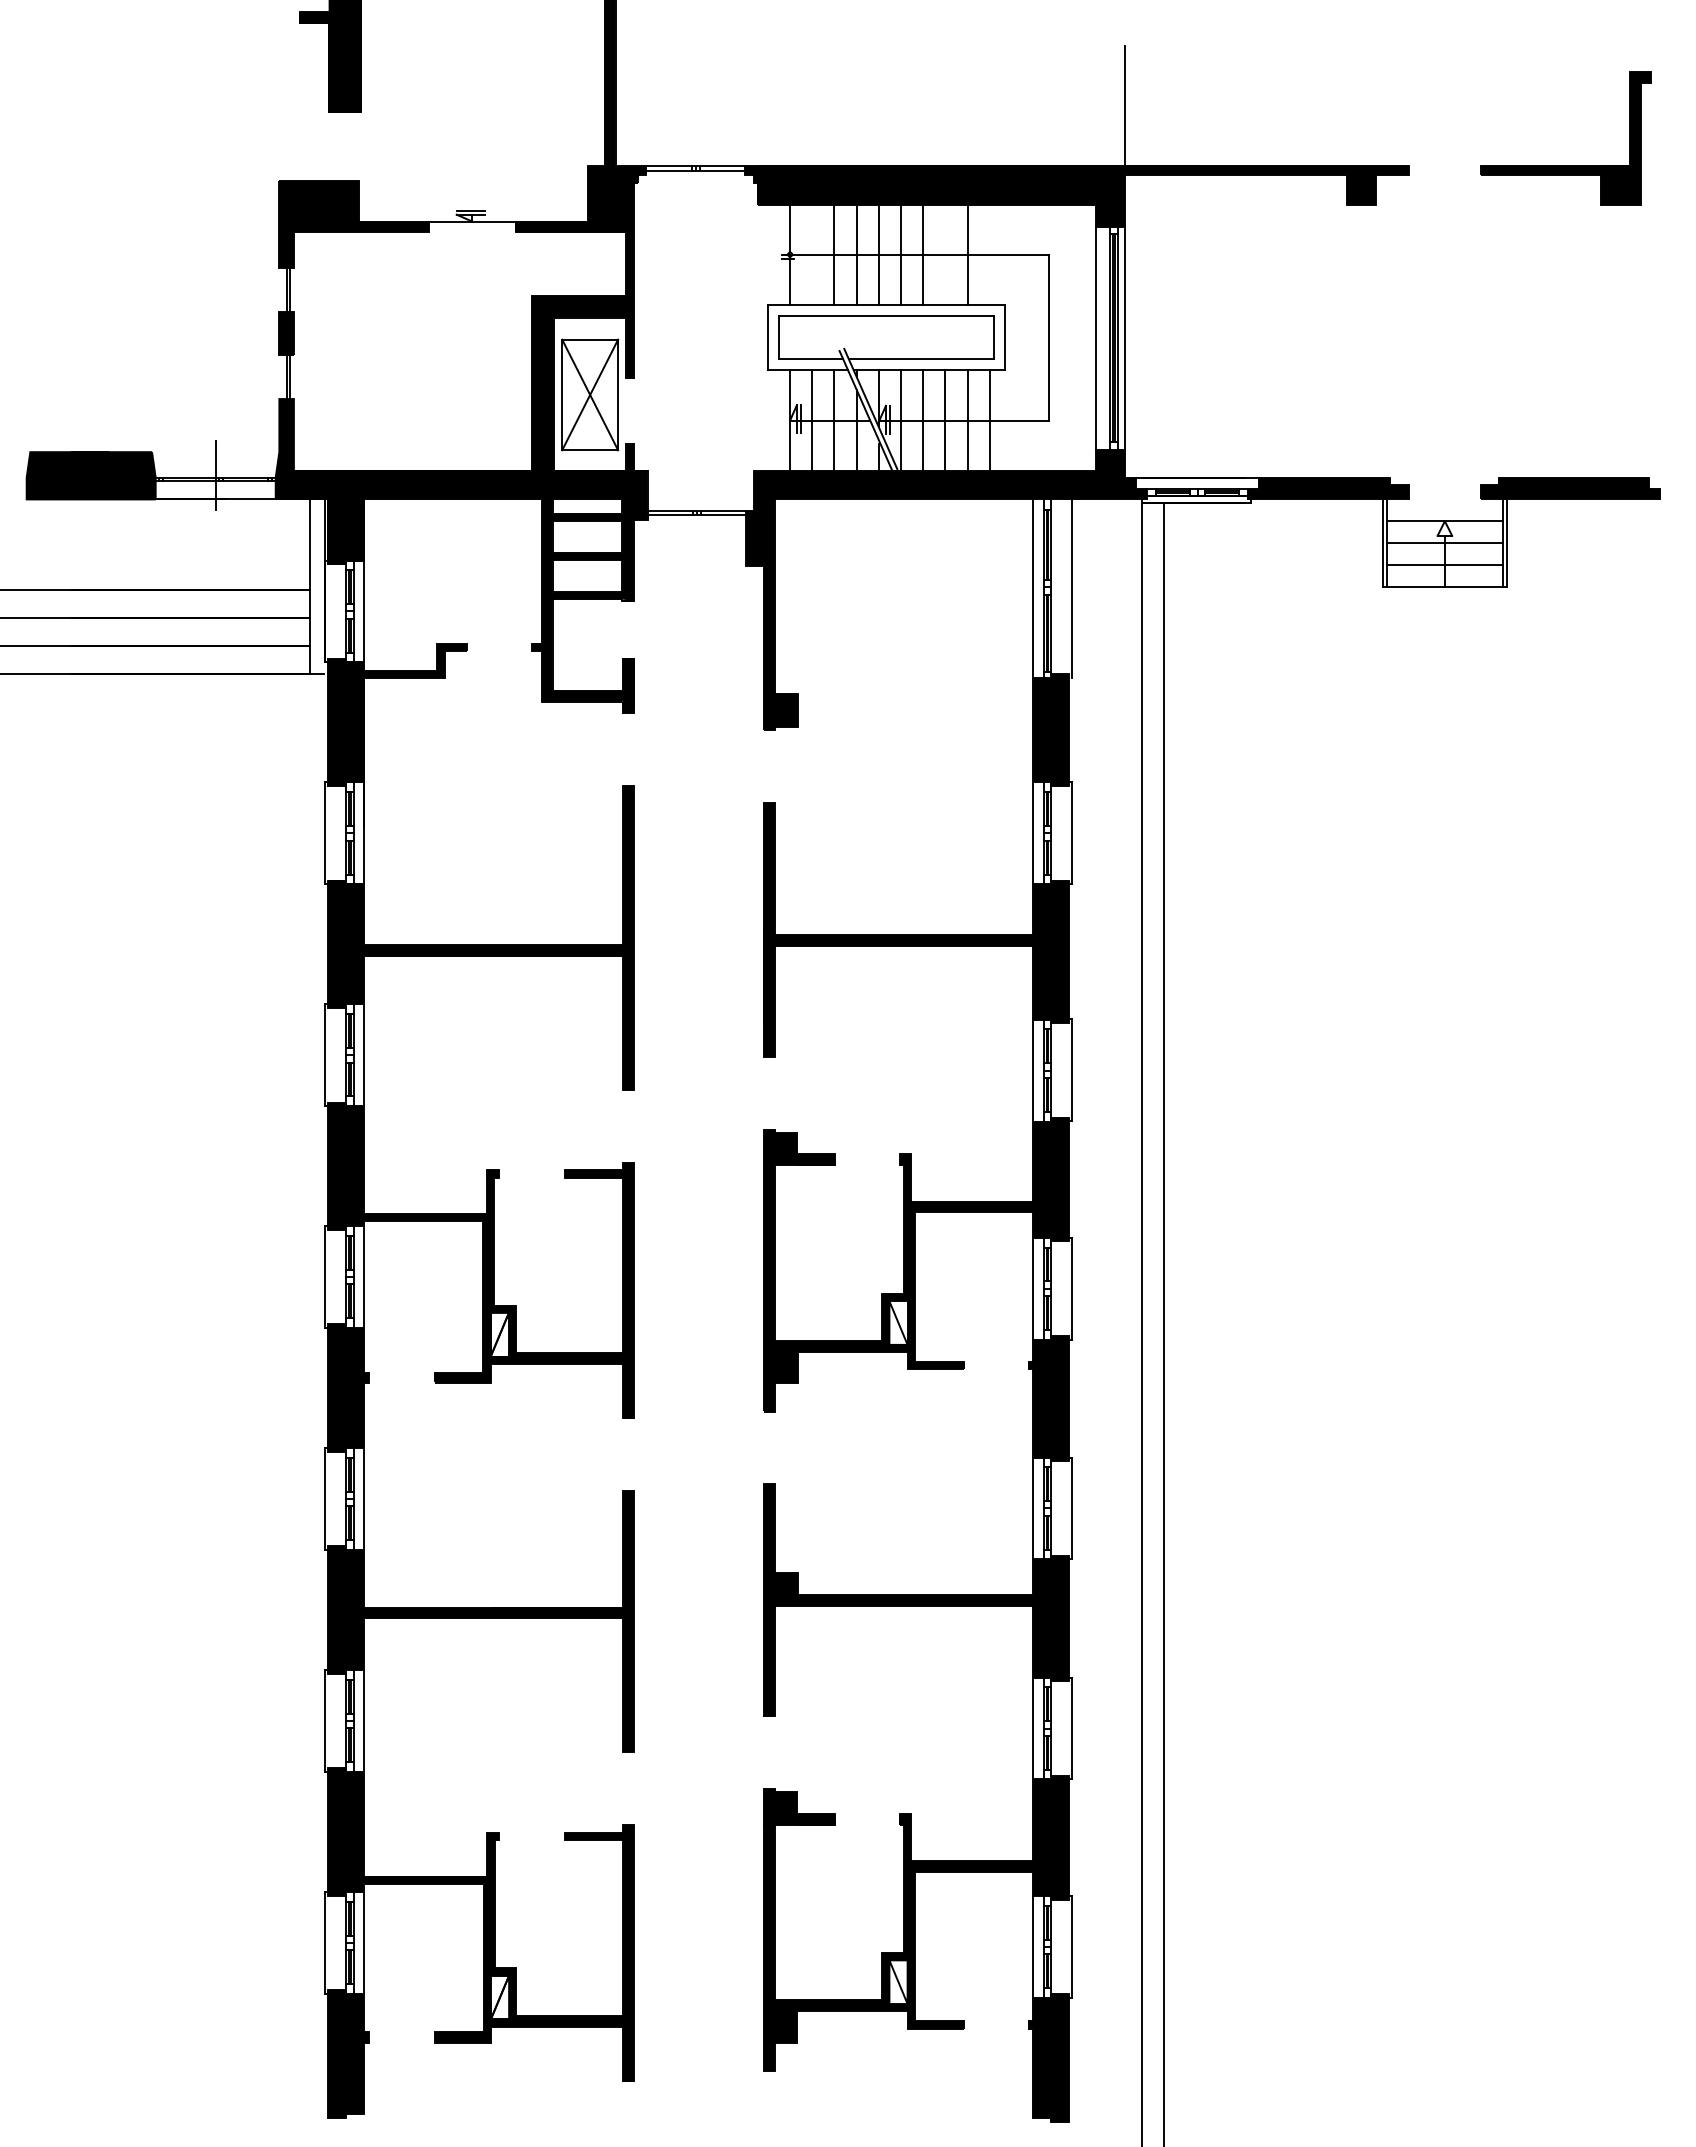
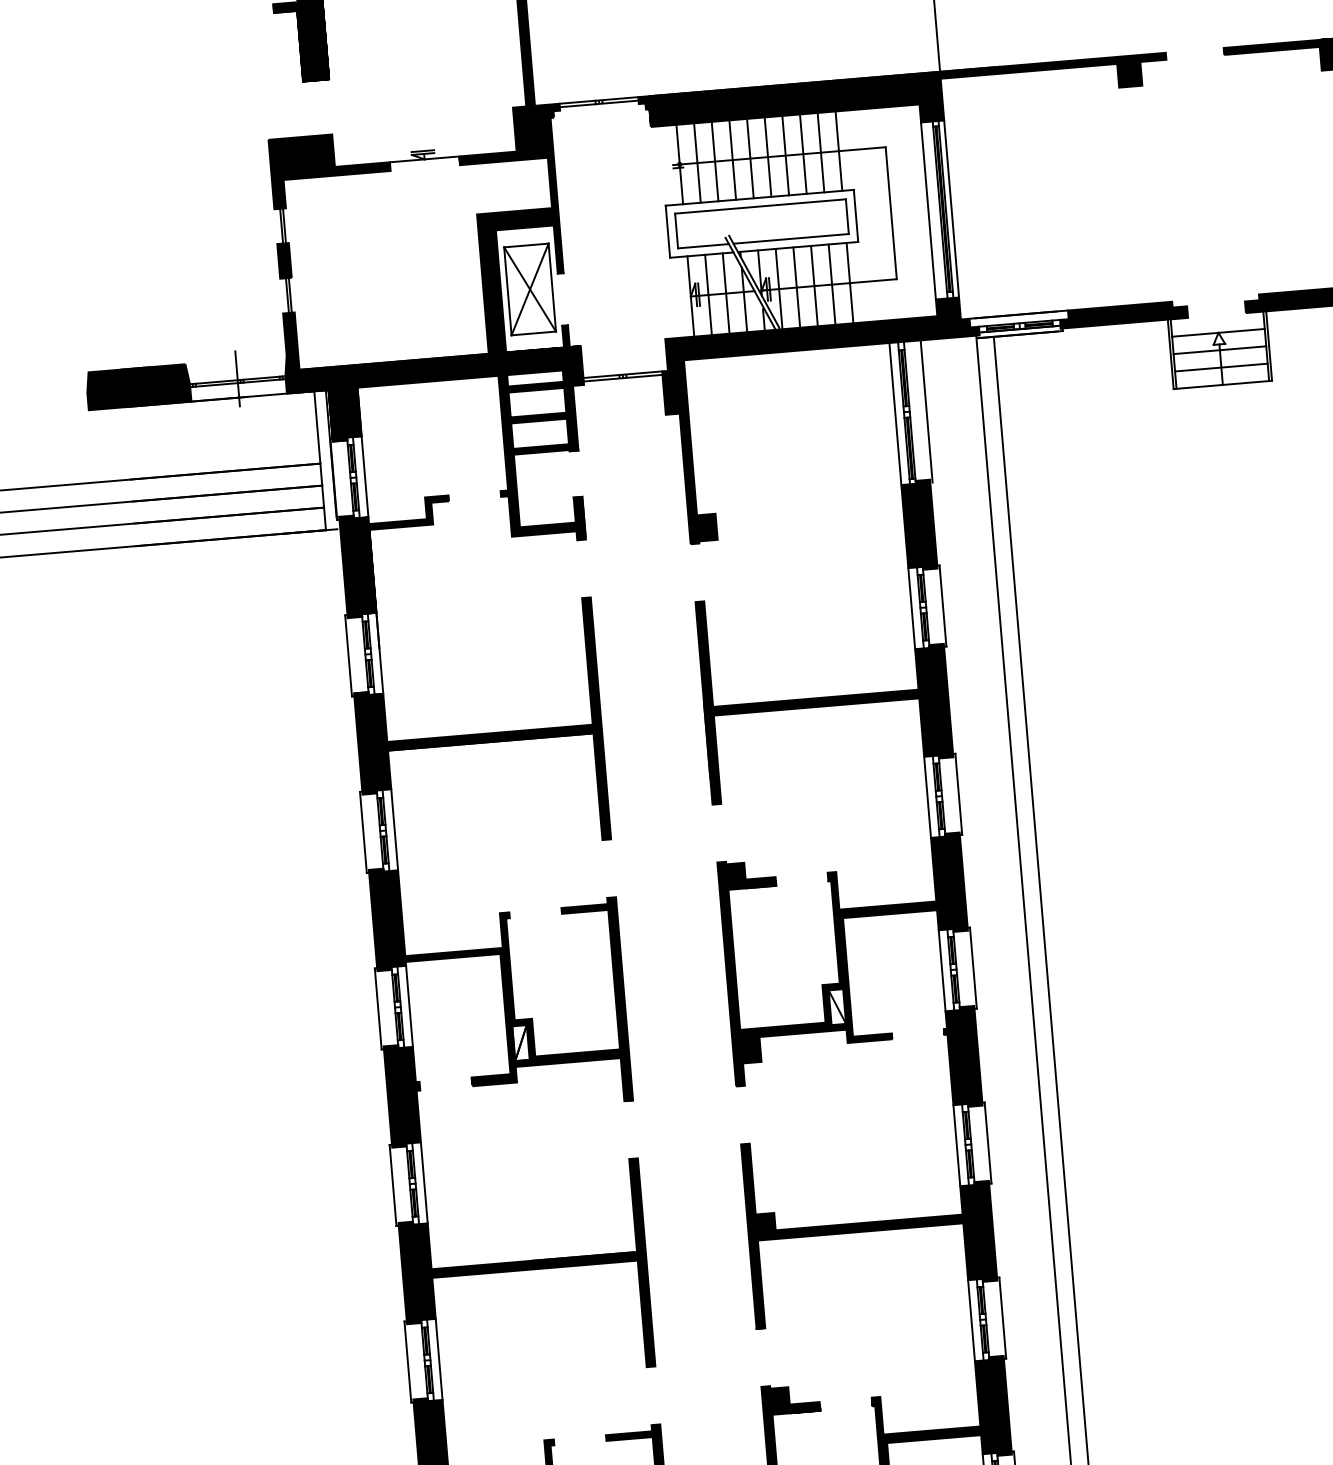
line: (812, 254) -> (697, 162), added
line: (945, 254) -> (803, 153), added
line: (990, 254) -> (839, 150), added

